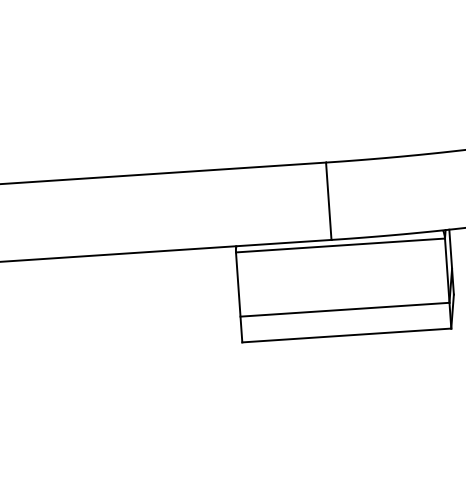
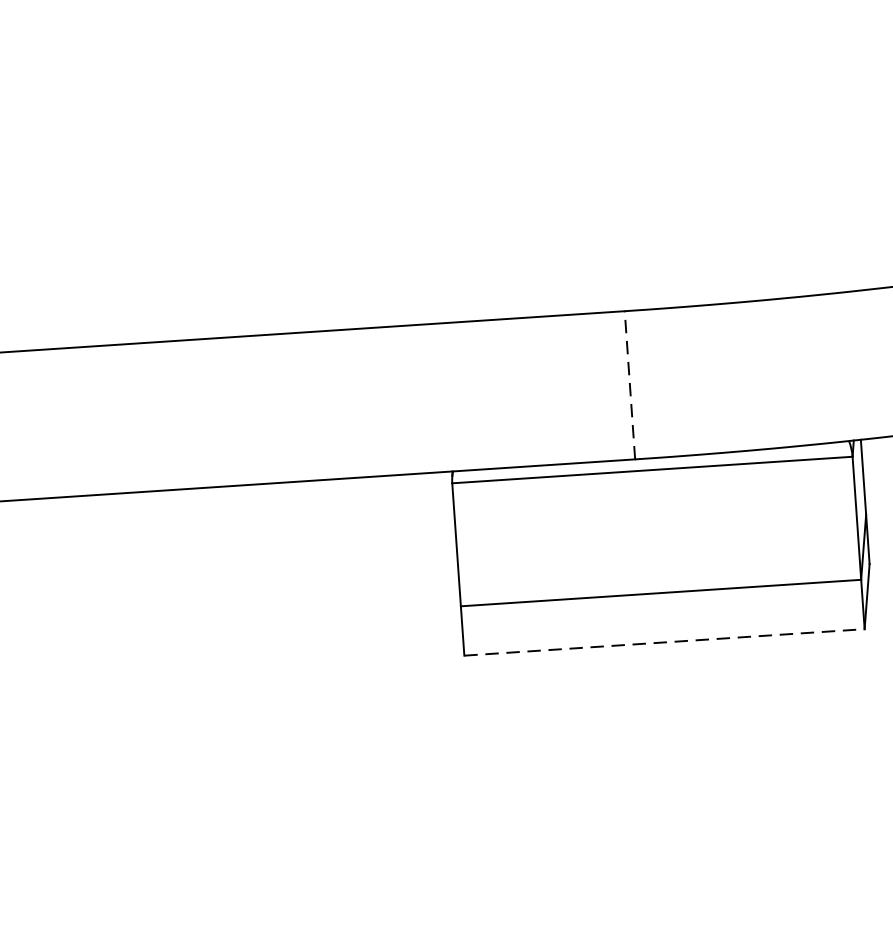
line: (328, 201) -> (629, 385), solid -> dashed
line: (346, 335) -> (663, 642), solid -> dashed

